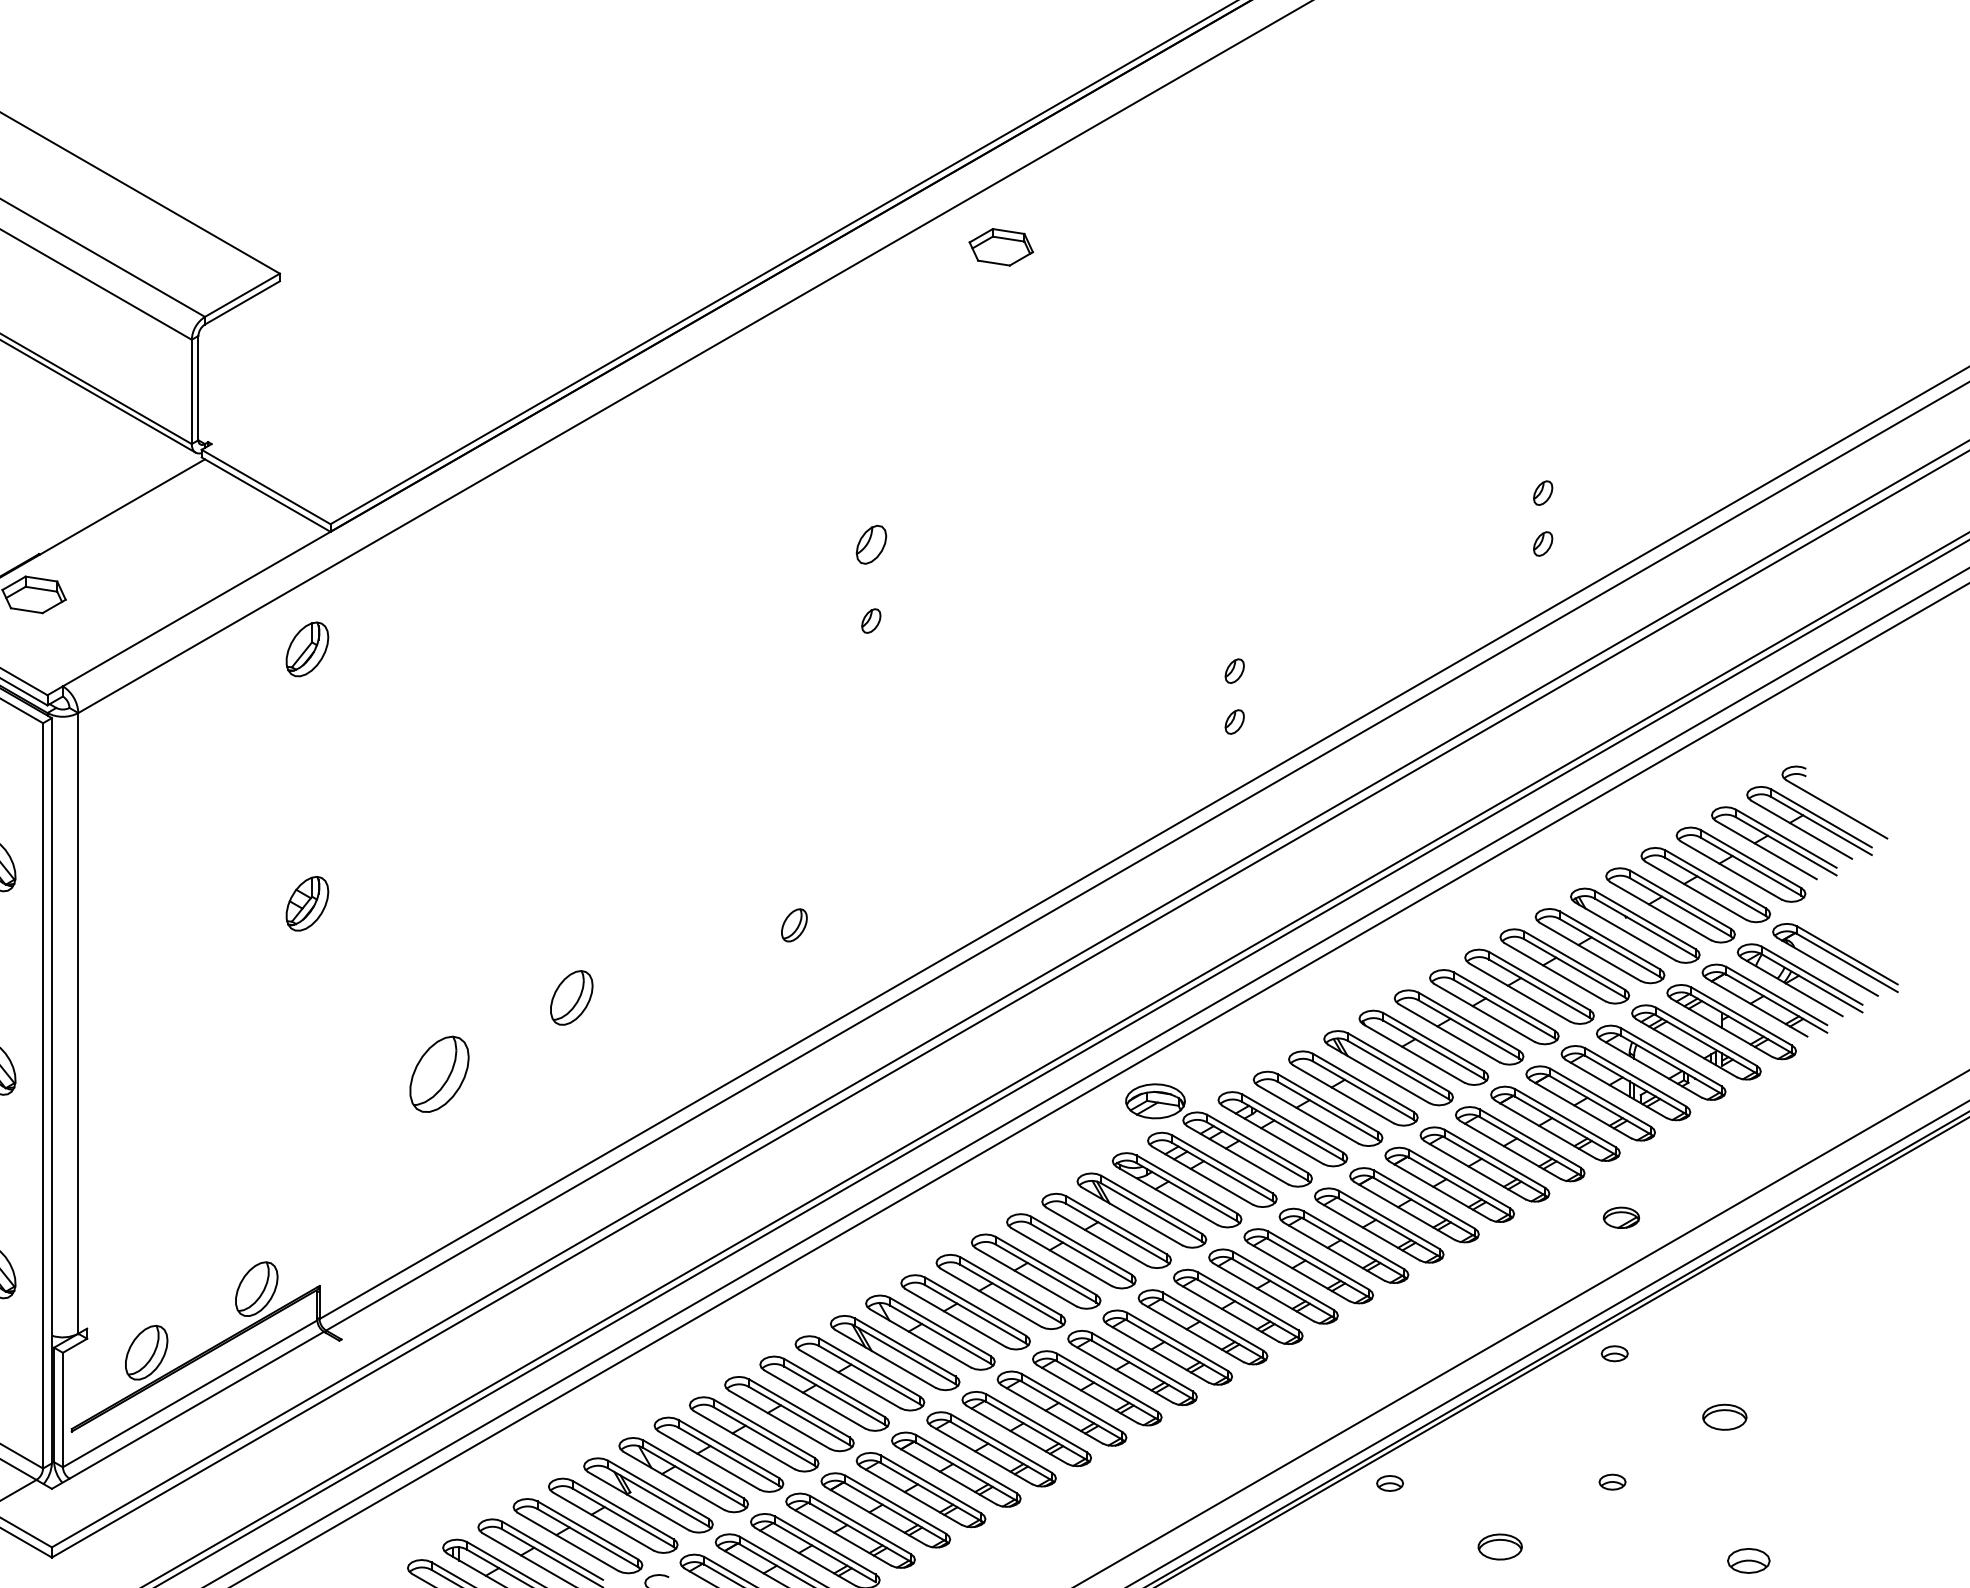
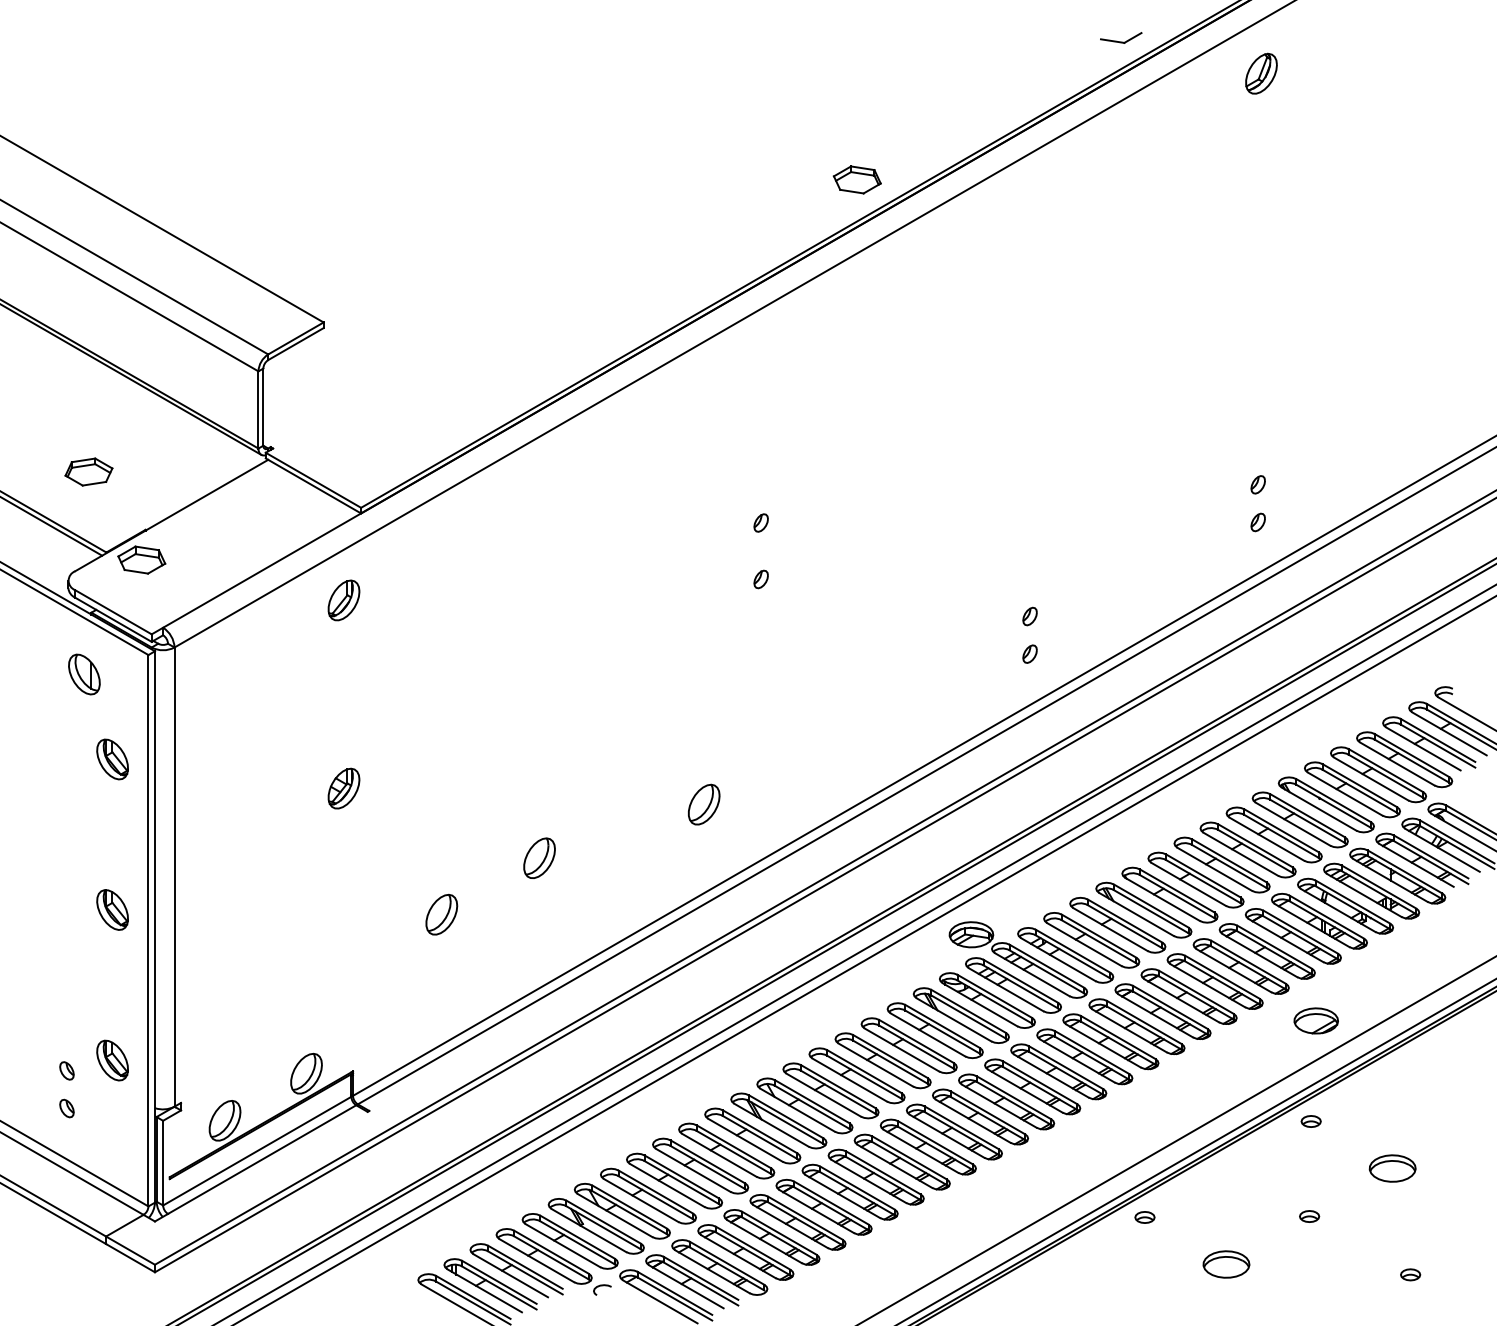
part: (1000, 246) -> (856, 179), moved
part: (870, 544) -> (760, 522), size x0.62
part: (794, 925) -> (704, 804), size x1.67
part: (439, 1073) -> (441, 914), size x0.71
part: (1620, 1217) -> (1315, 1020), size x1.67
part: (1724, 1417) -> (1392, 1168), size x1.43
part: (1500, 1547) -> (1226, 1264), size x1.43
part: (1748, 1560) -> (1410, 1274), size x0.62

